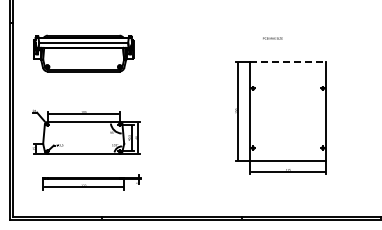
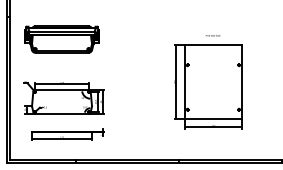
text: (272, 38) -> (212, 35), moved
line: (288, 61) -> (213, 45), dashed -> solid

